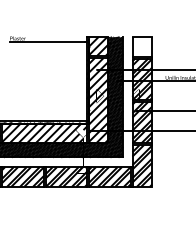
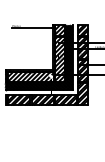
hatch: (141, 46) -> (82, 30), added

